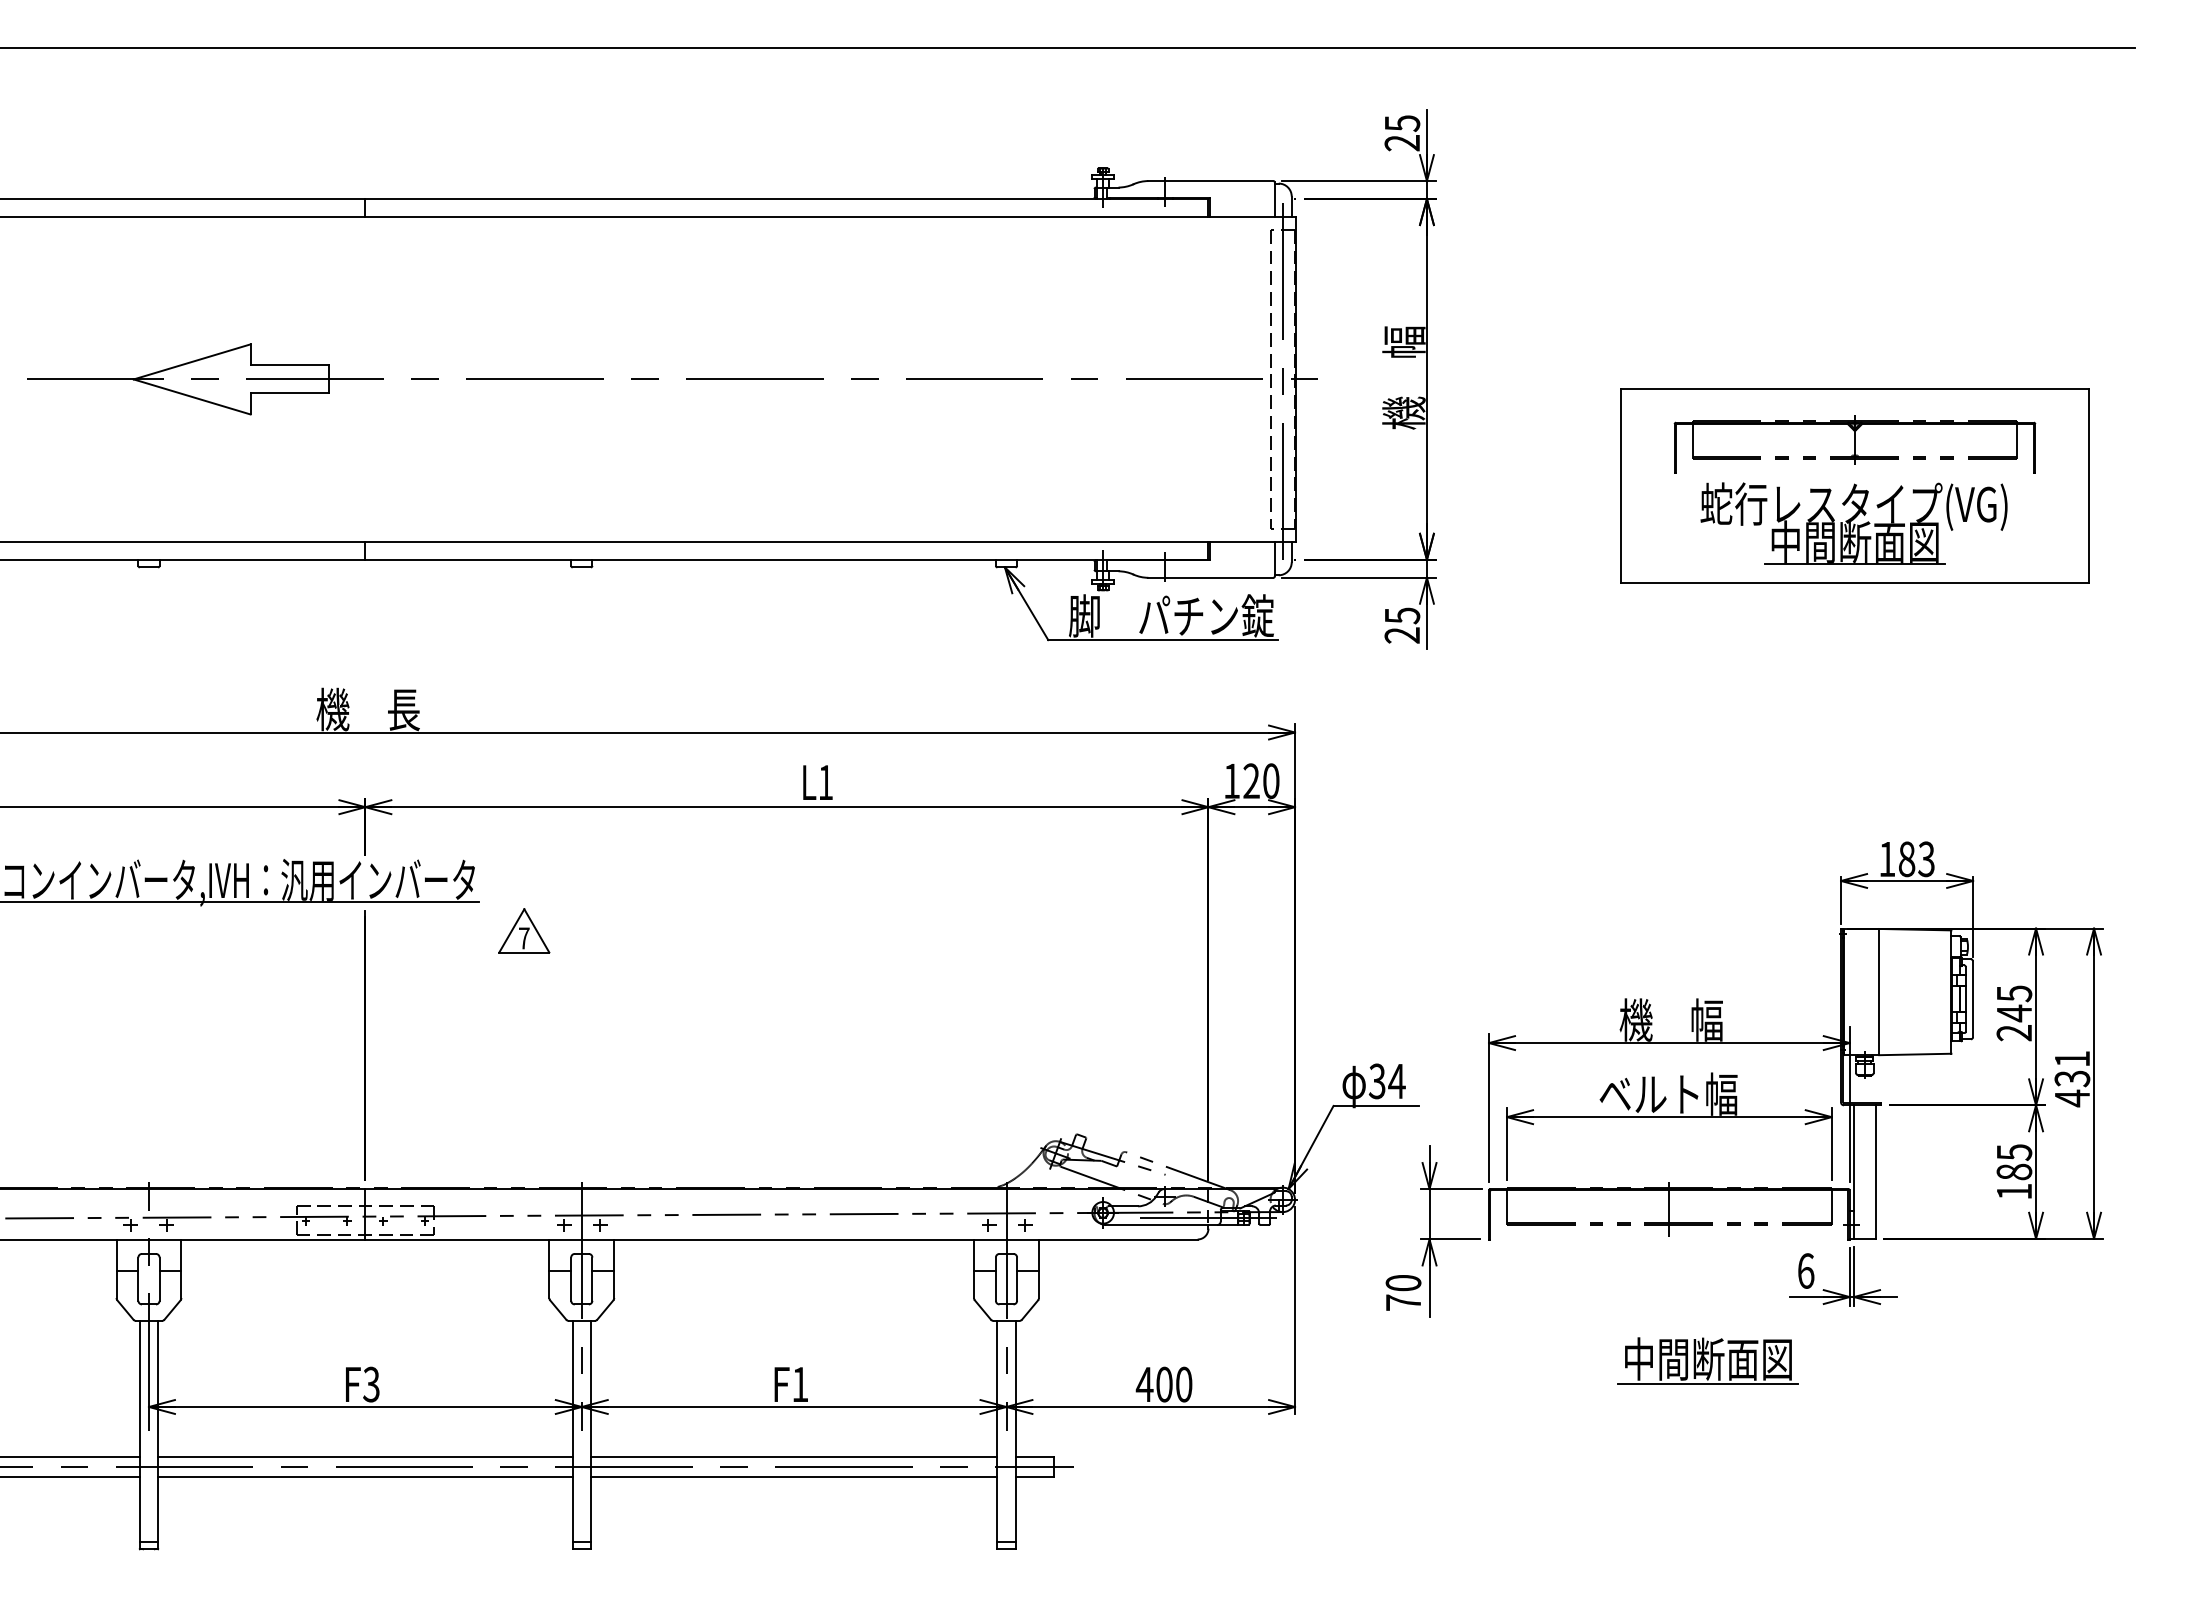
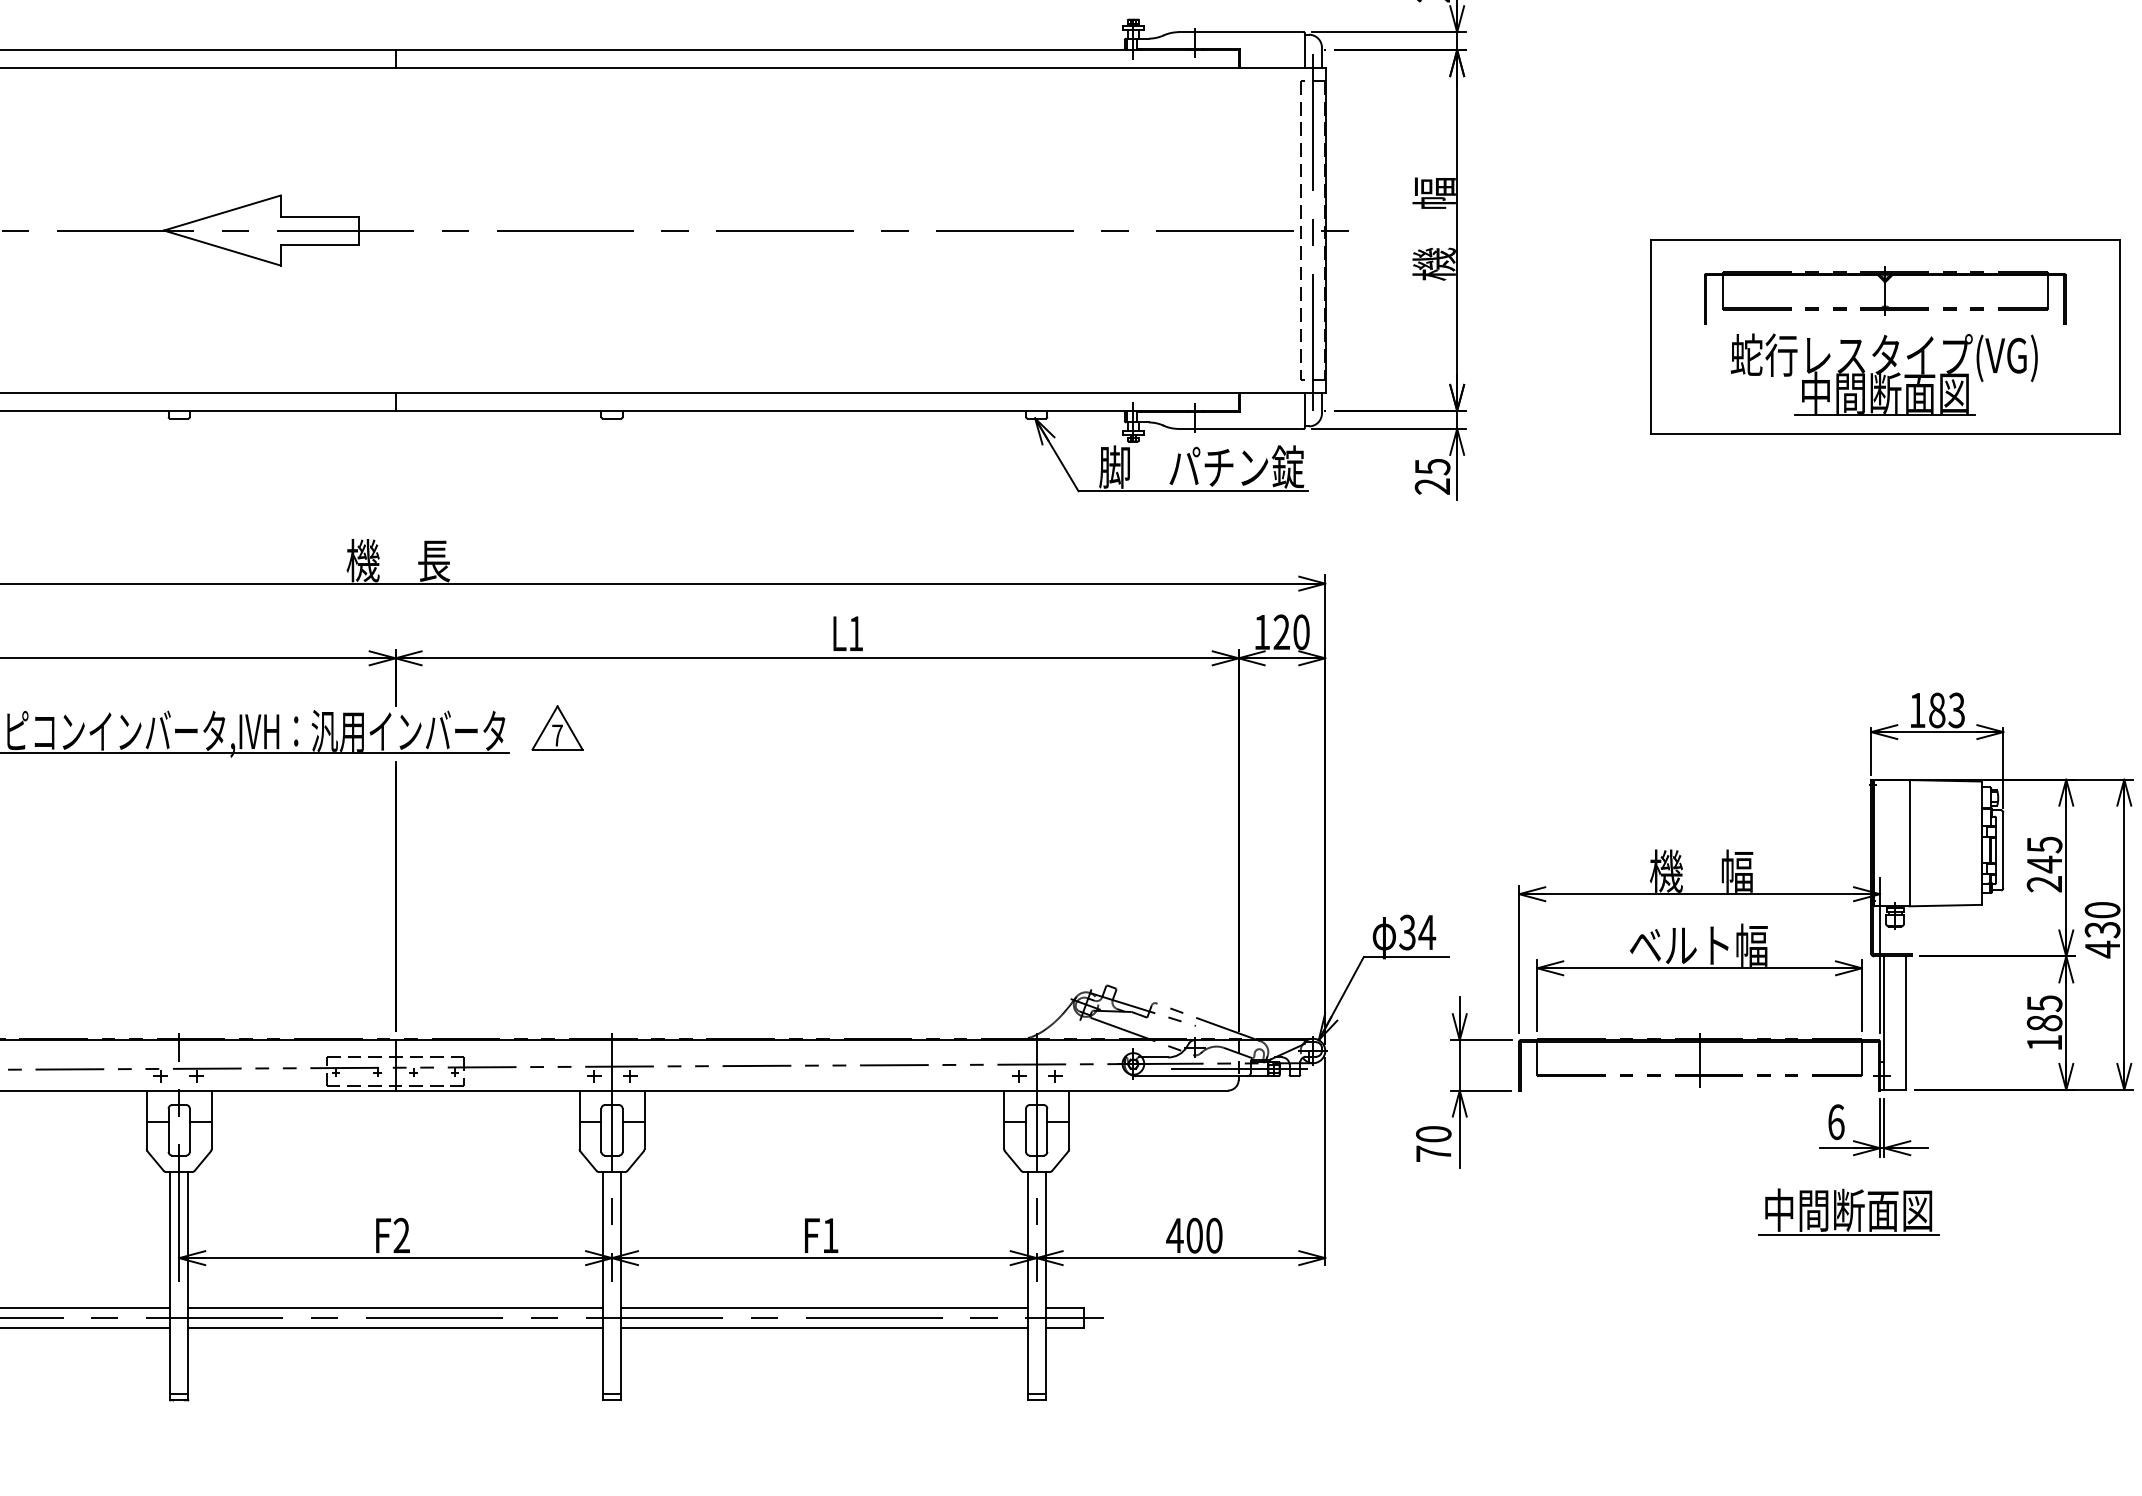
part: (524, 930) -> (557, 727), moved
text: (2072, 1058) -> (2102, 909), 431 -> 430
part: (1707, 1360) -> (1847, 1211), moved
text: (371, 1384) -> (401, 1235), F3 -> F2

